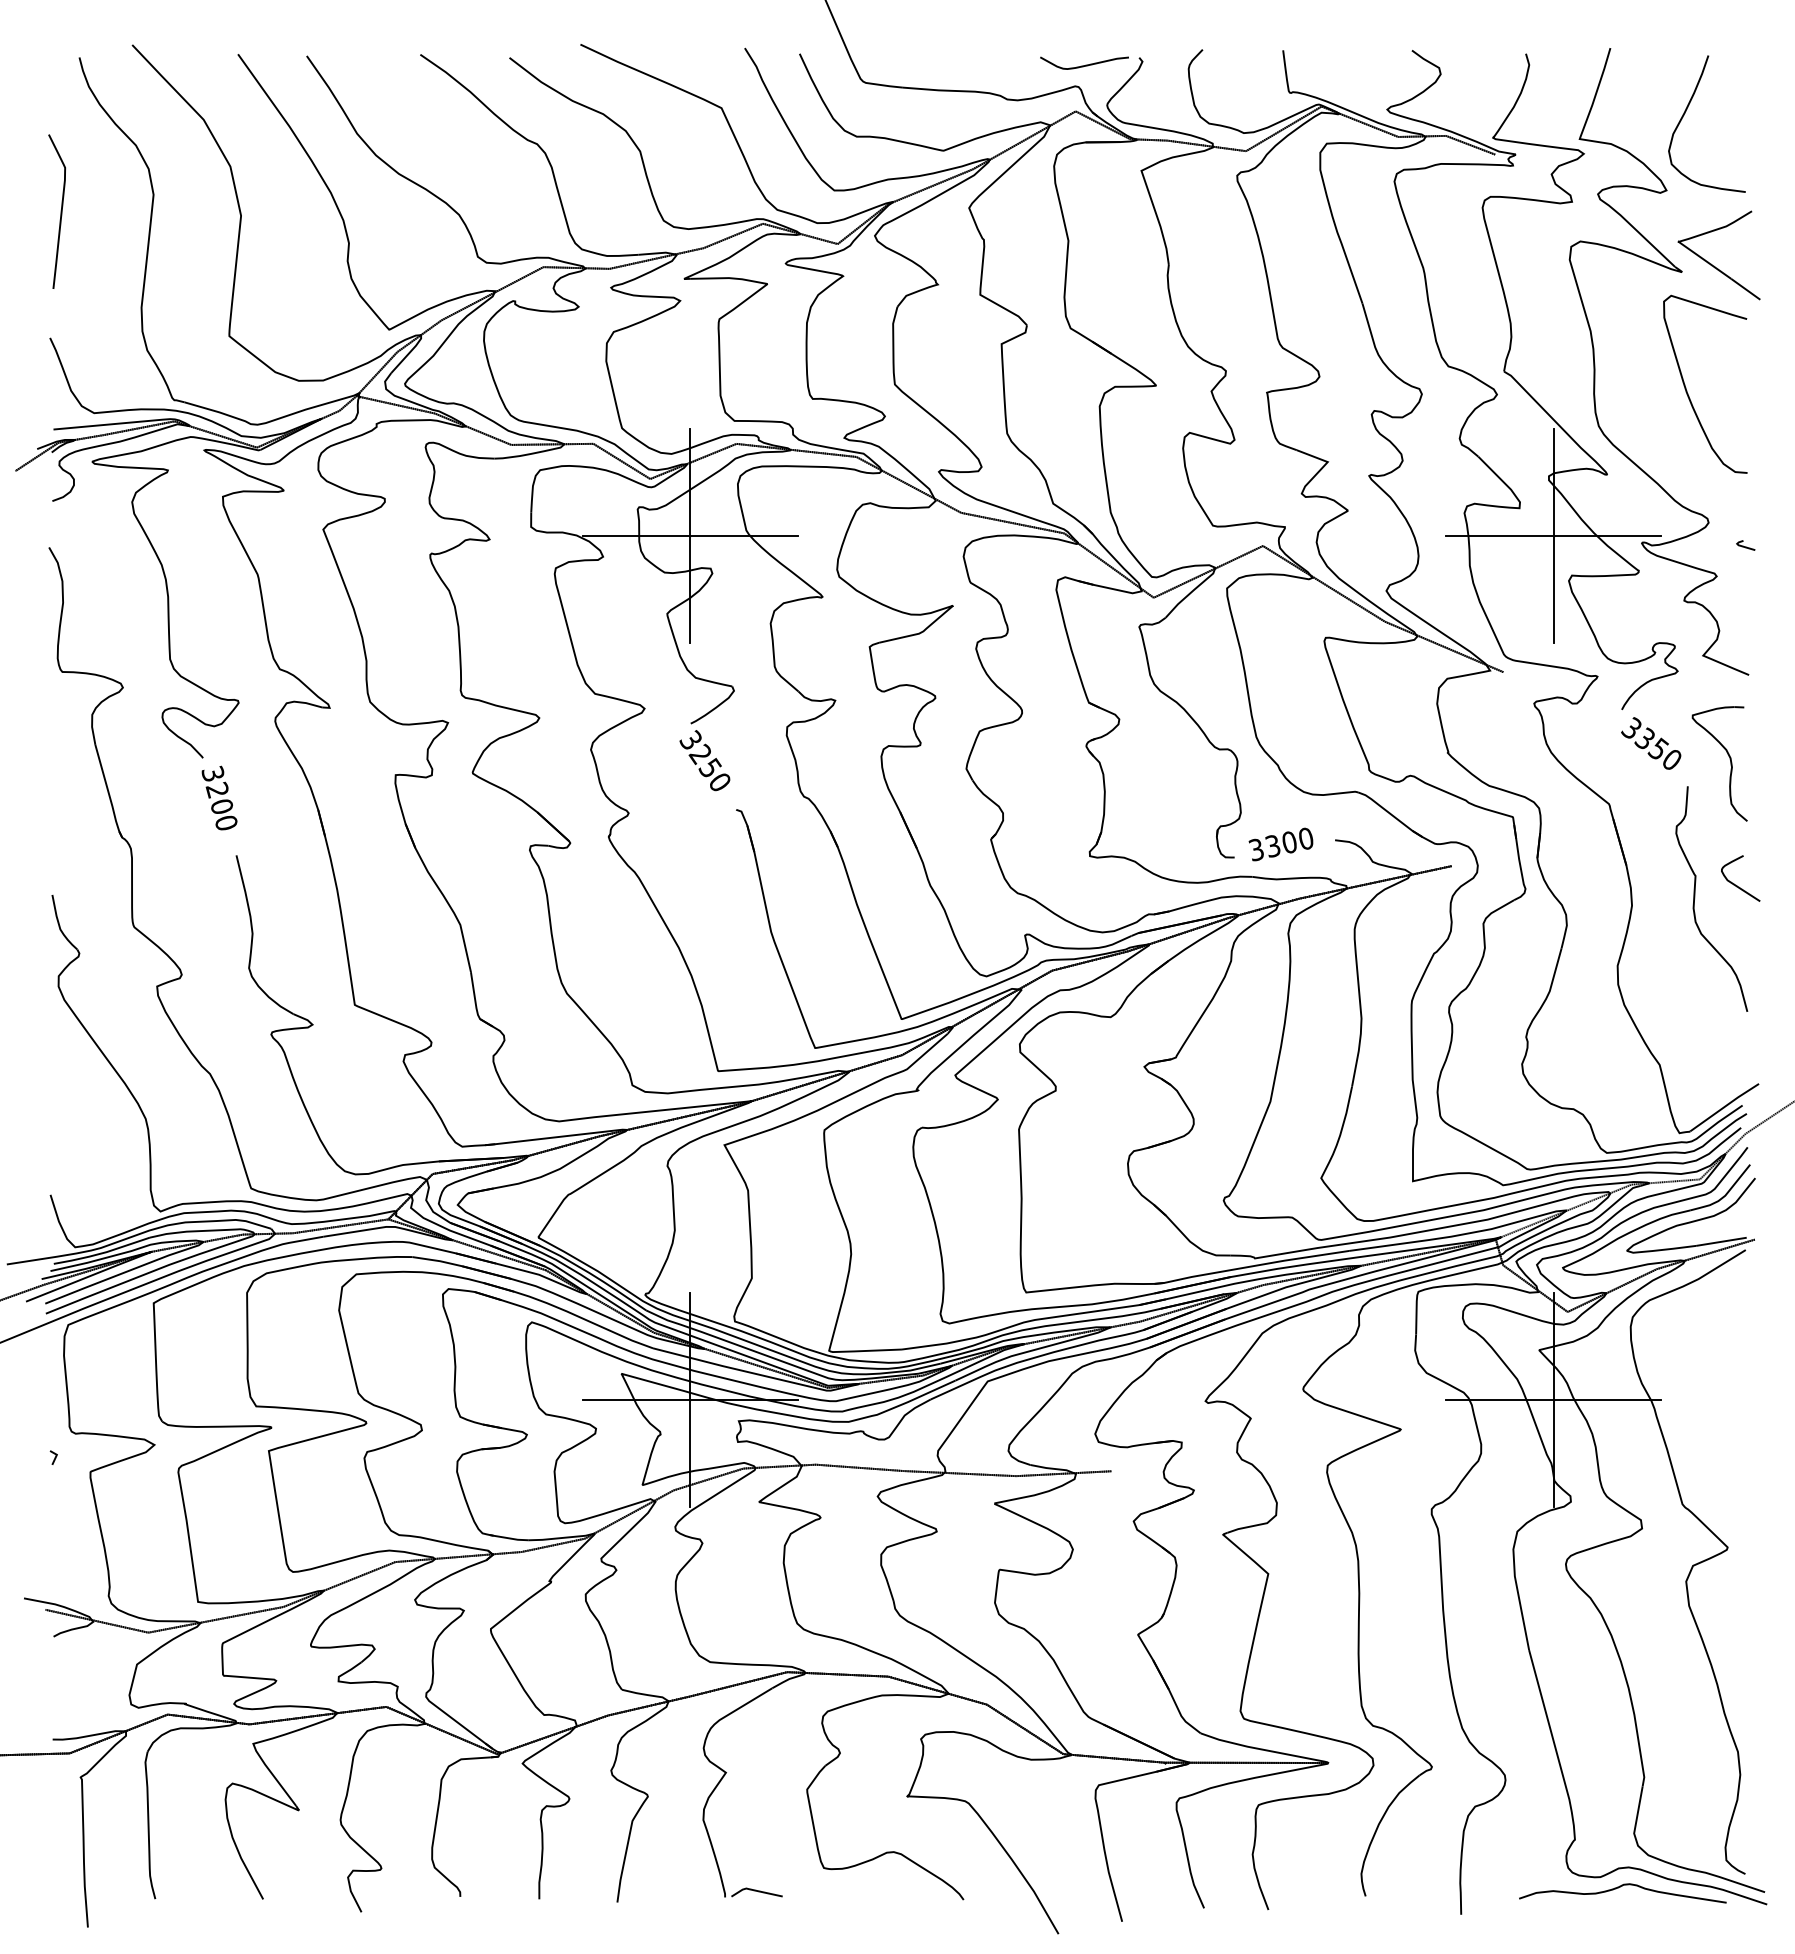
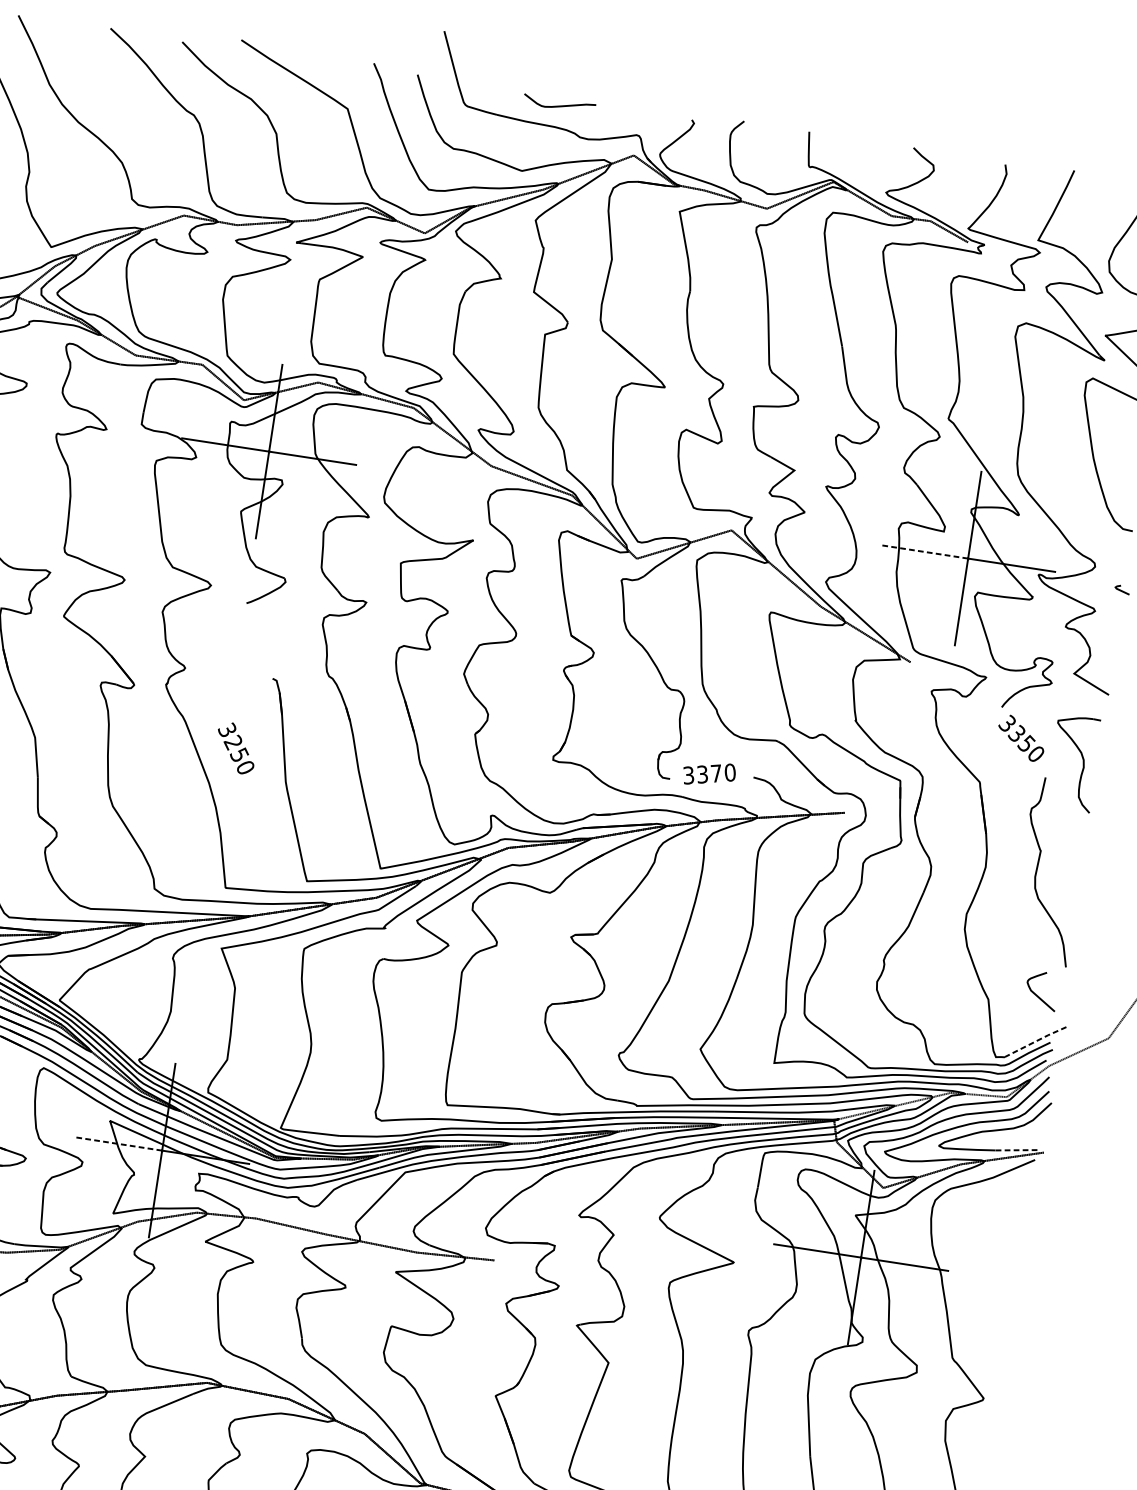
curve: (1085, 64) -> (560, 105), moved
line: (1500, 536) -> (925, 552), solid -> dashed
text: (704, 760) -> (235, 748), moved
text: (1288, 841) -> (715, 772), 3300 -> 3370
curve: (1737, 885) -> (1038, 996), moved
line: (1724, 1107) -> (1035, 1041), solid -> dashed
line: (1721, 1241) -> (1016, 1150), solid -> dashed
line: (636, 1400) -> (118, 1144), solid -> dashed

